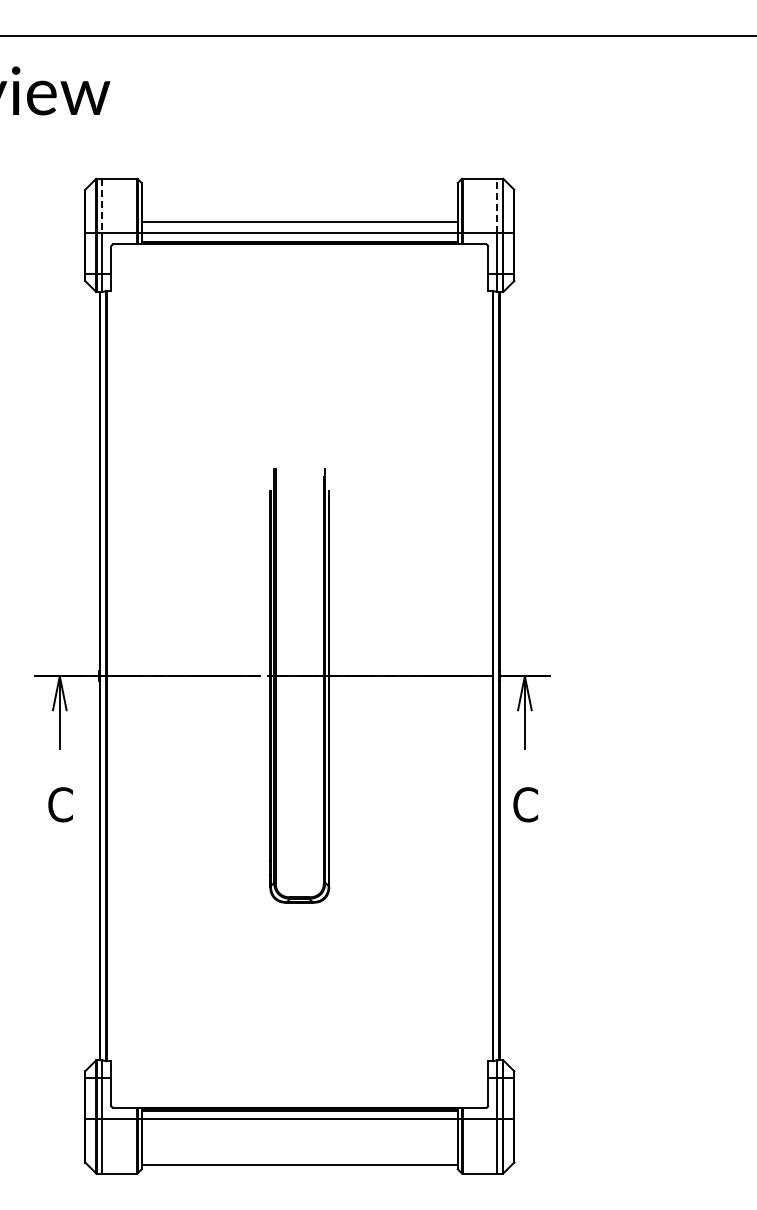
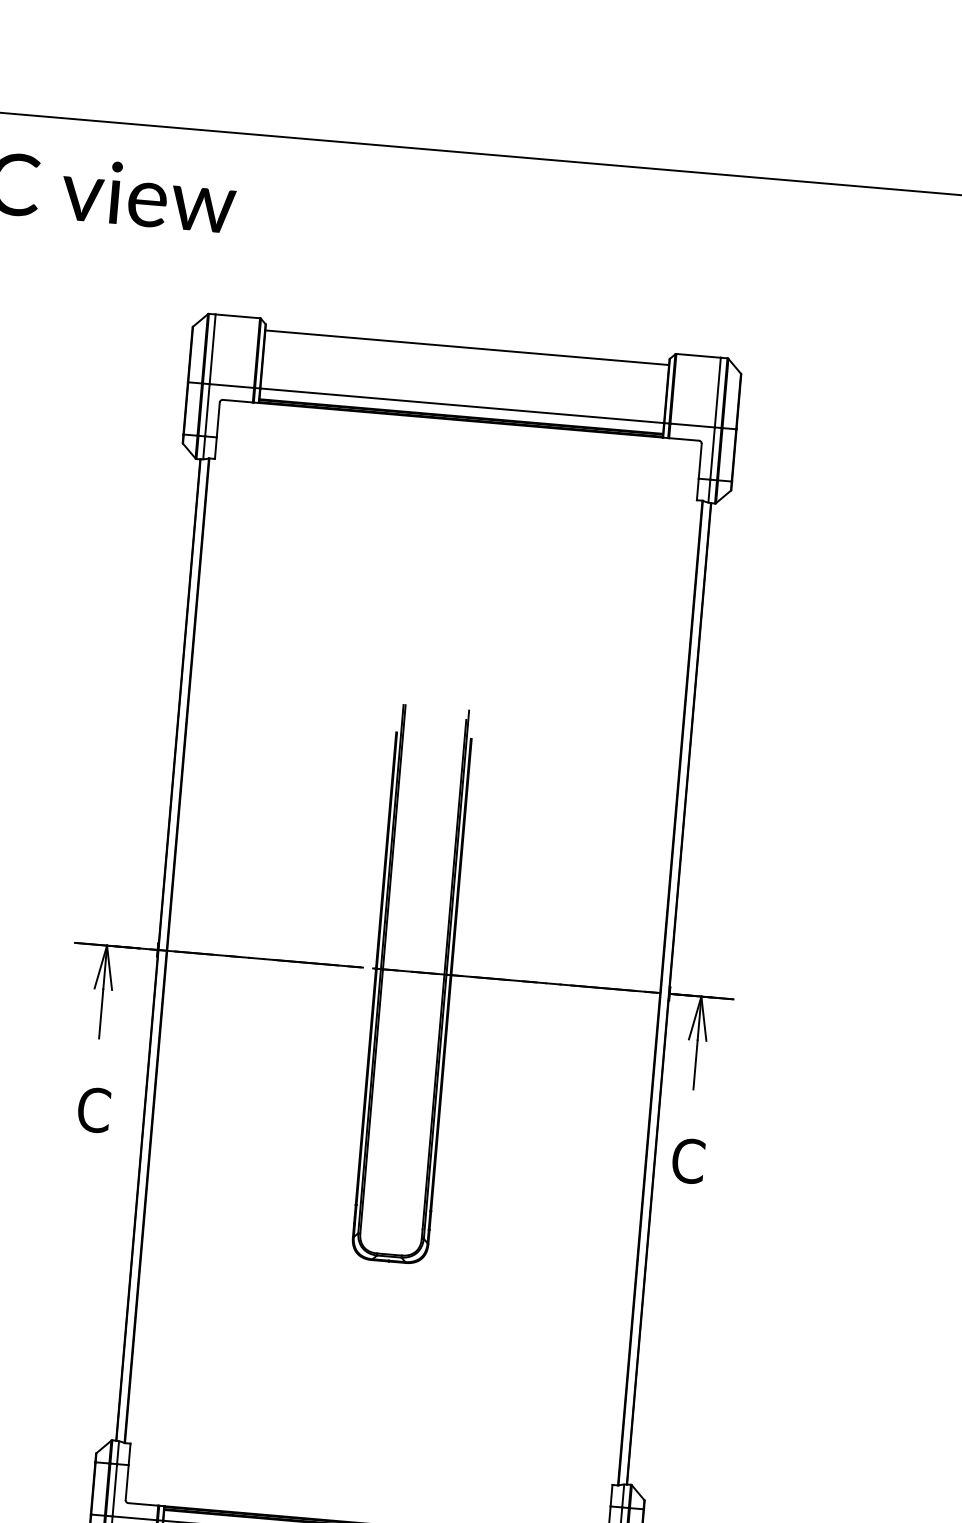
line: (497, 205) -> (717, 392), dashed -> solid
line: (102, 206) -> (213, 350), dashed -> solid
line: (299, 221) -> (466, 347), moved

